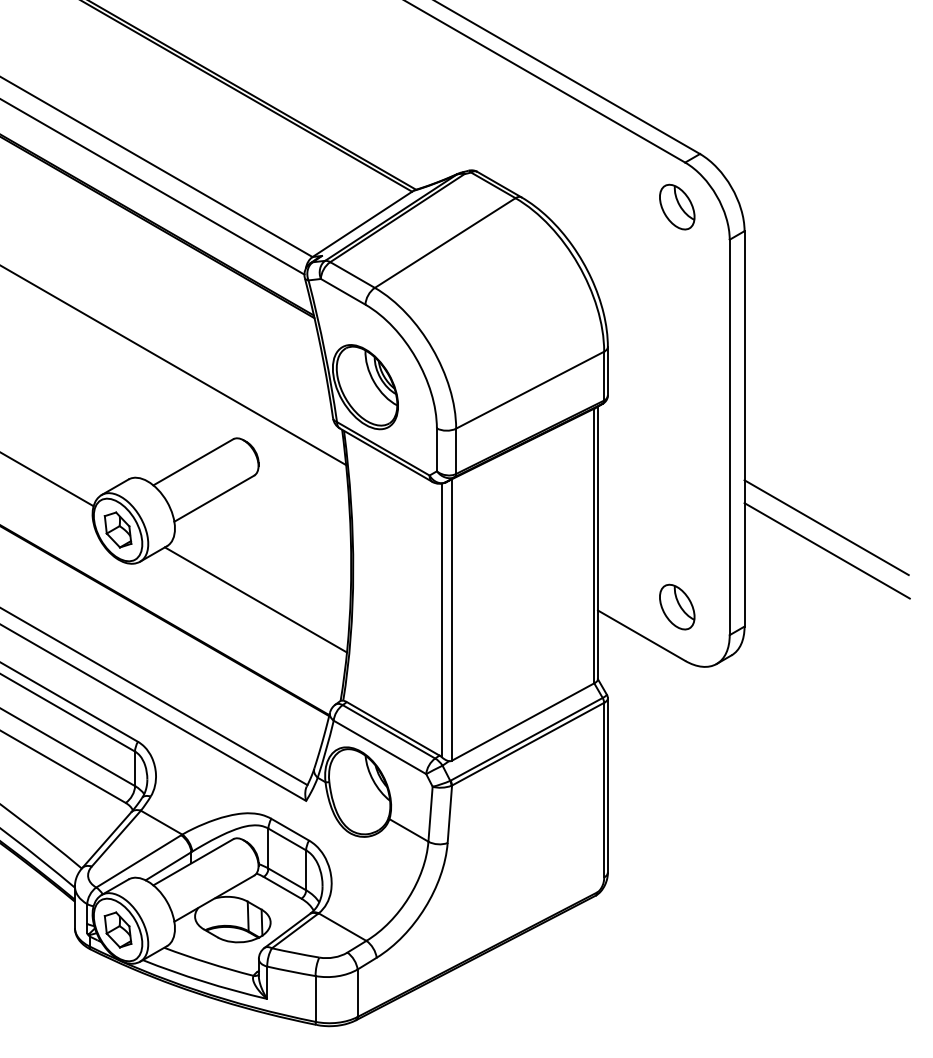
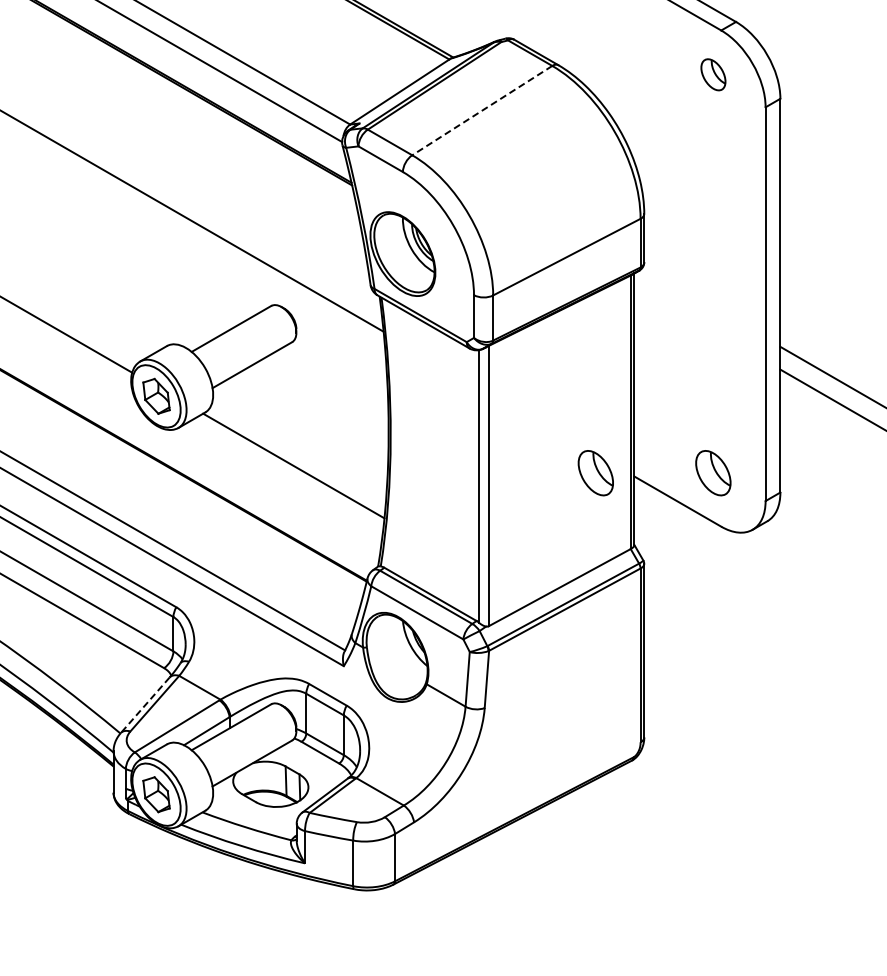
part: (677, 206) -> (713, 74), size x0.7
line: (444, 243) -> (481, 111), solid -> dashed
part: (559, 606) -> (596, 472), added
line: (106, 840) -> (144, 705), solid -> dashed

